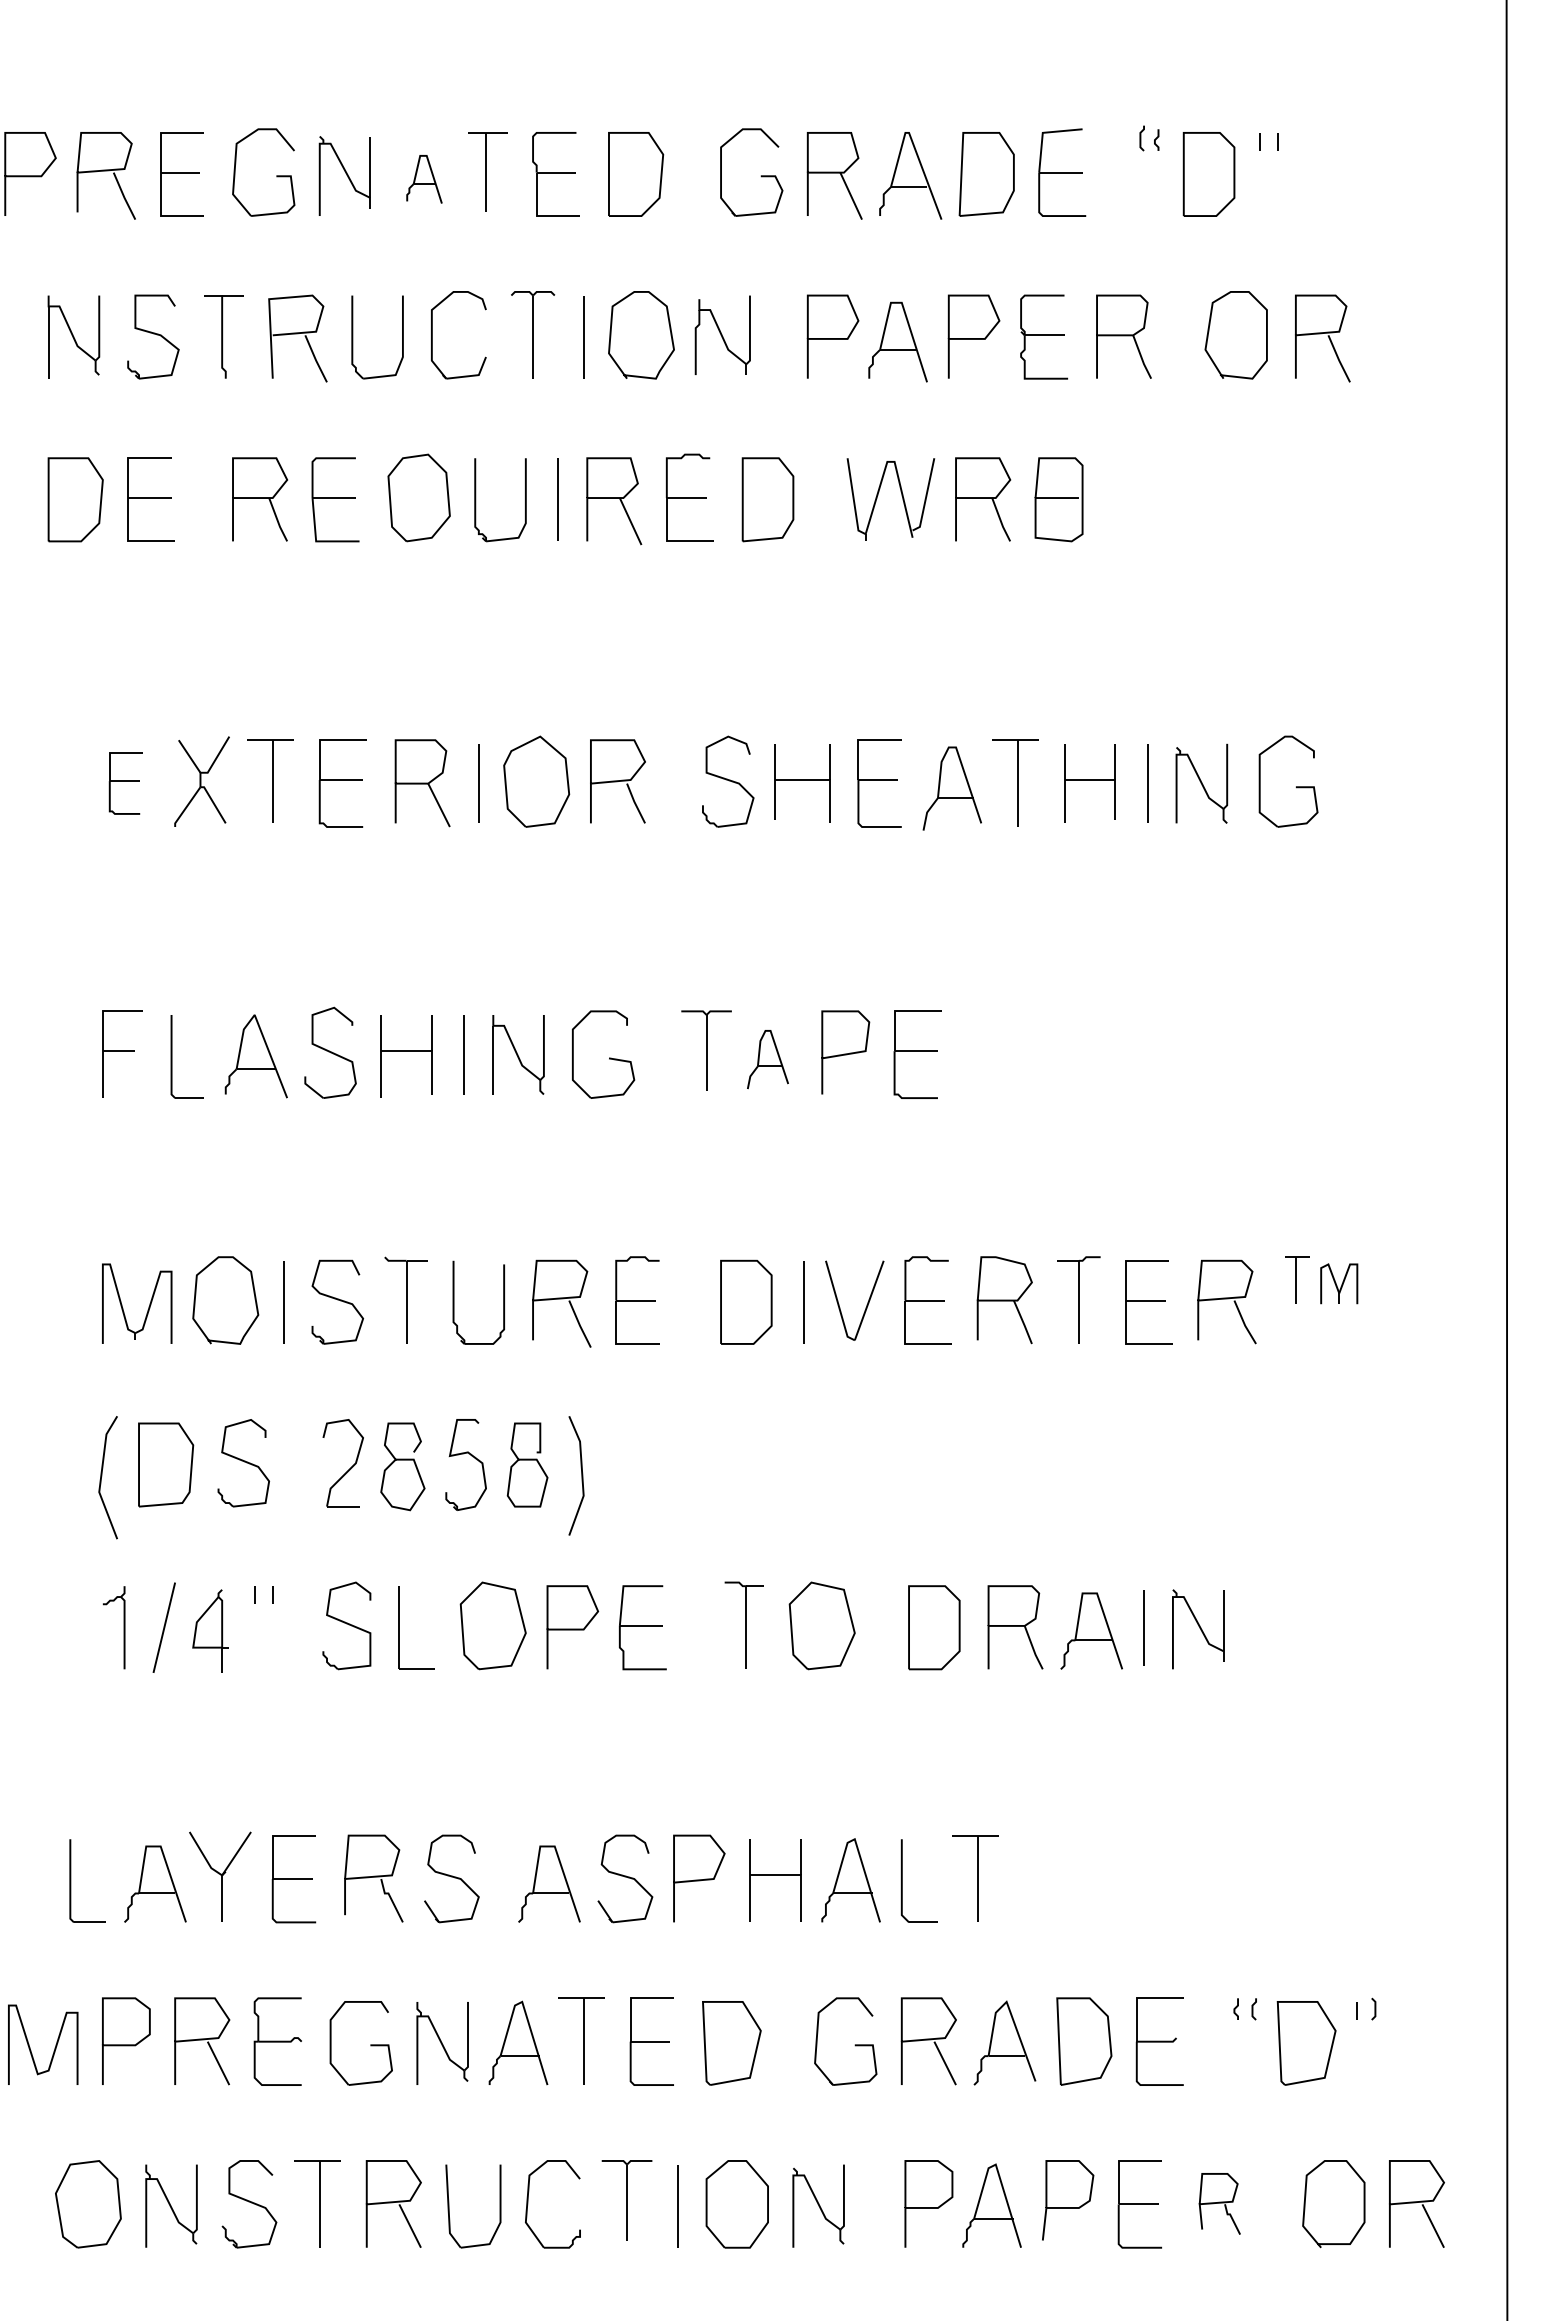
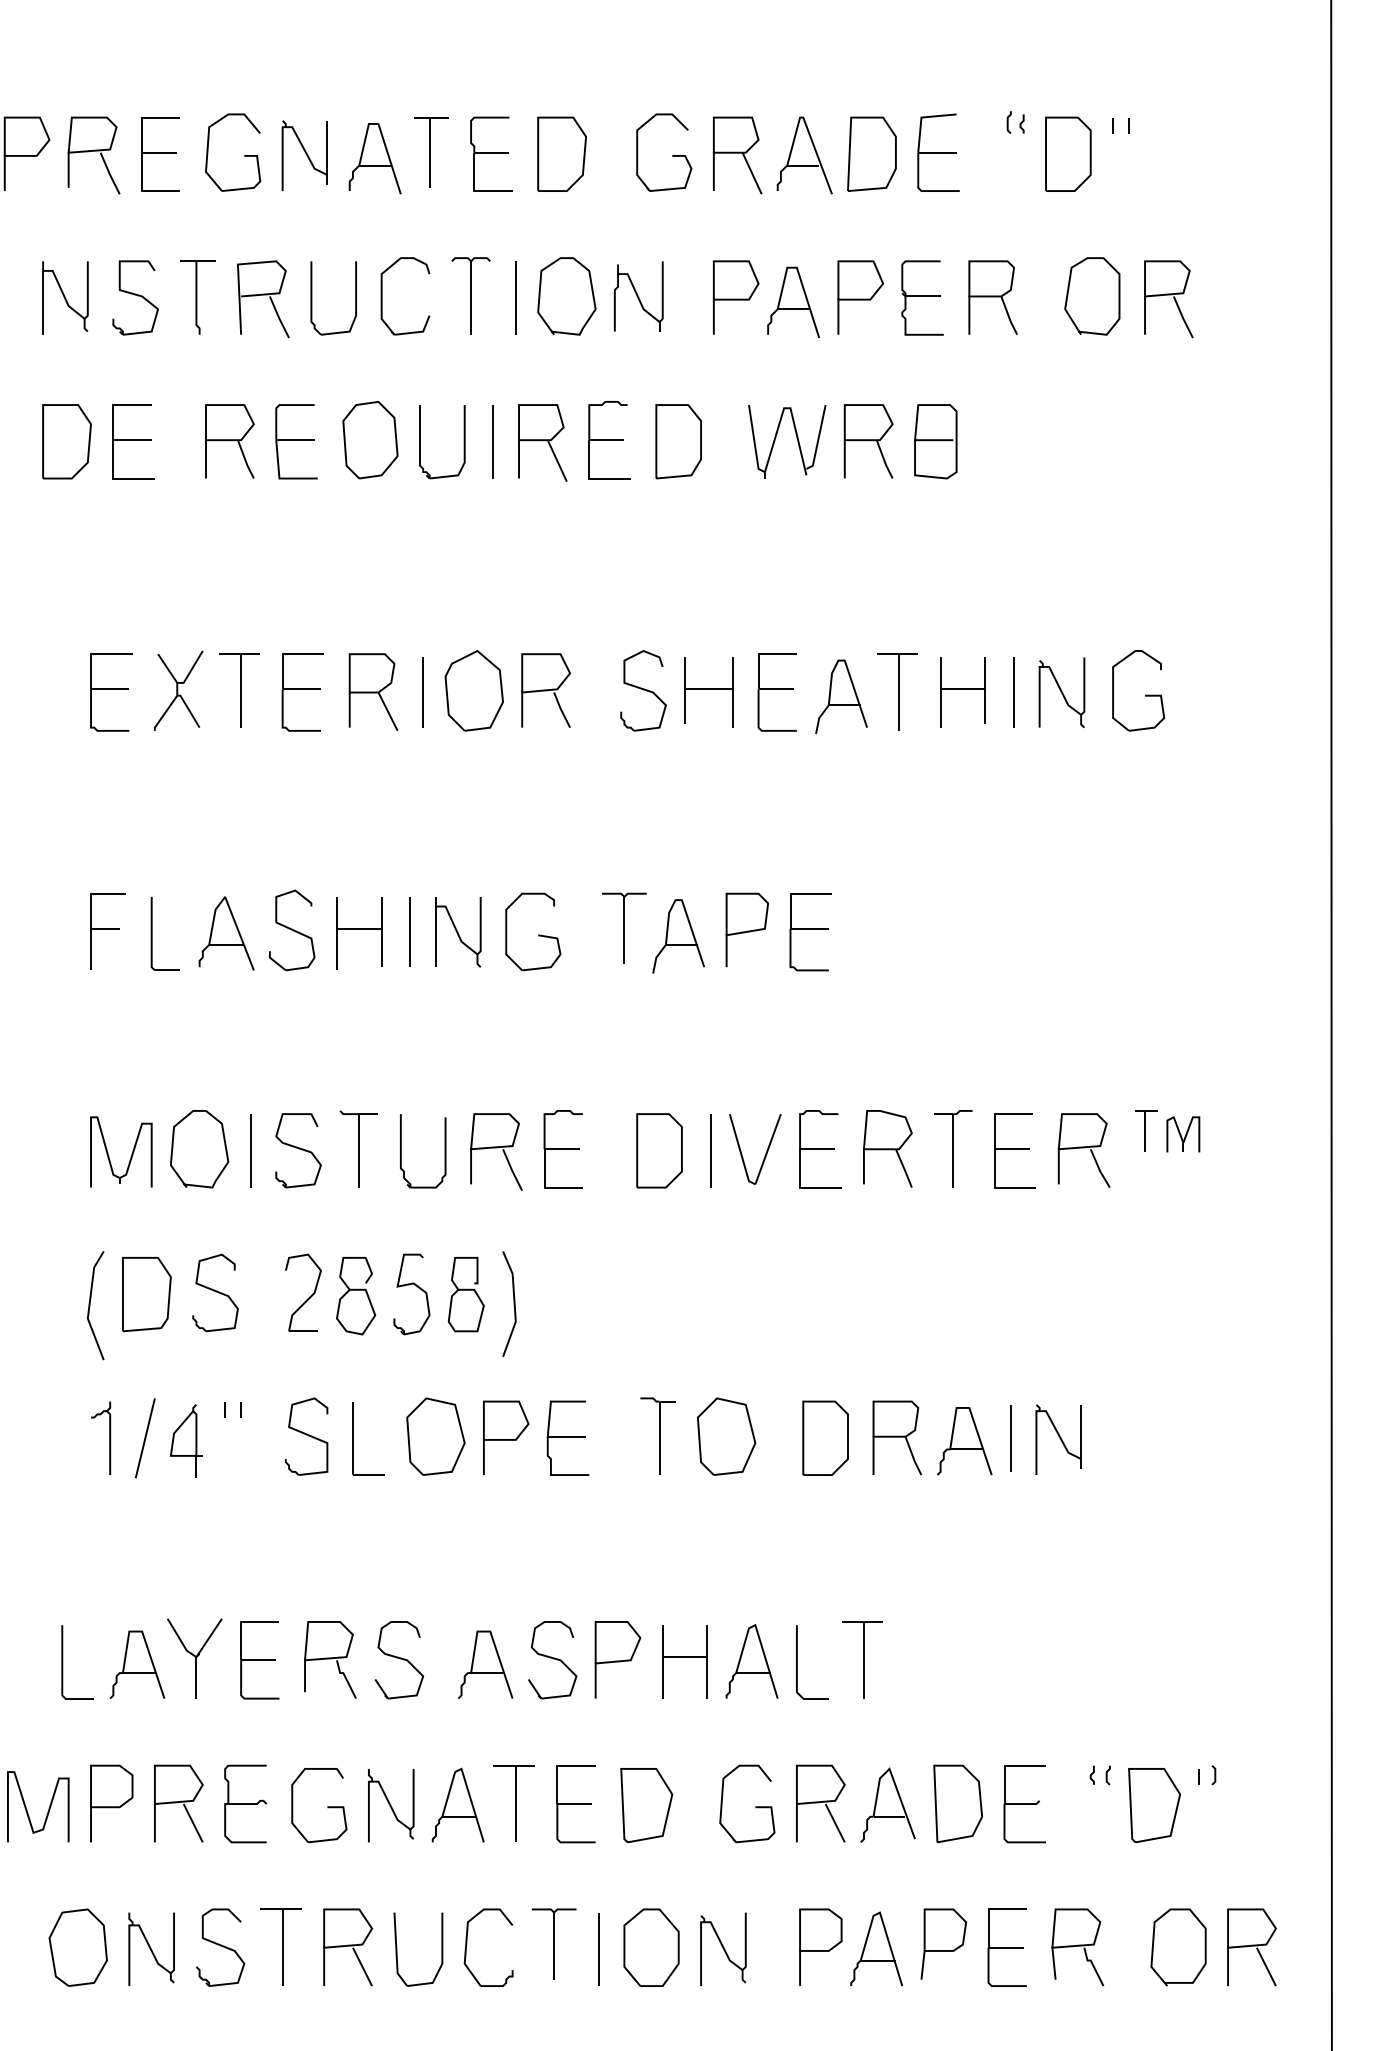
part: (424, 179) -> (375, 158), size x1.67
part: (125, 783) -> (111, 692), size x1.43
part: (767, 1059) -> (678, 936), size x1.43
part: (1219, 2203) -> (1077, 1946), size x1.43

